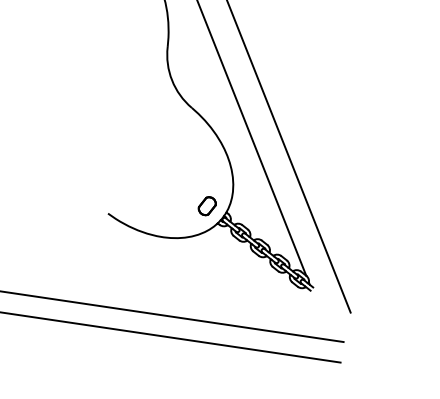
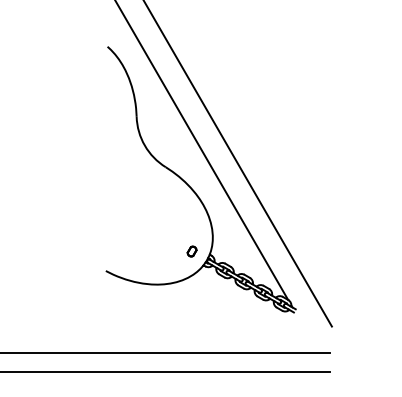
part: (206, 205) -> (191, 251), size x0.6

